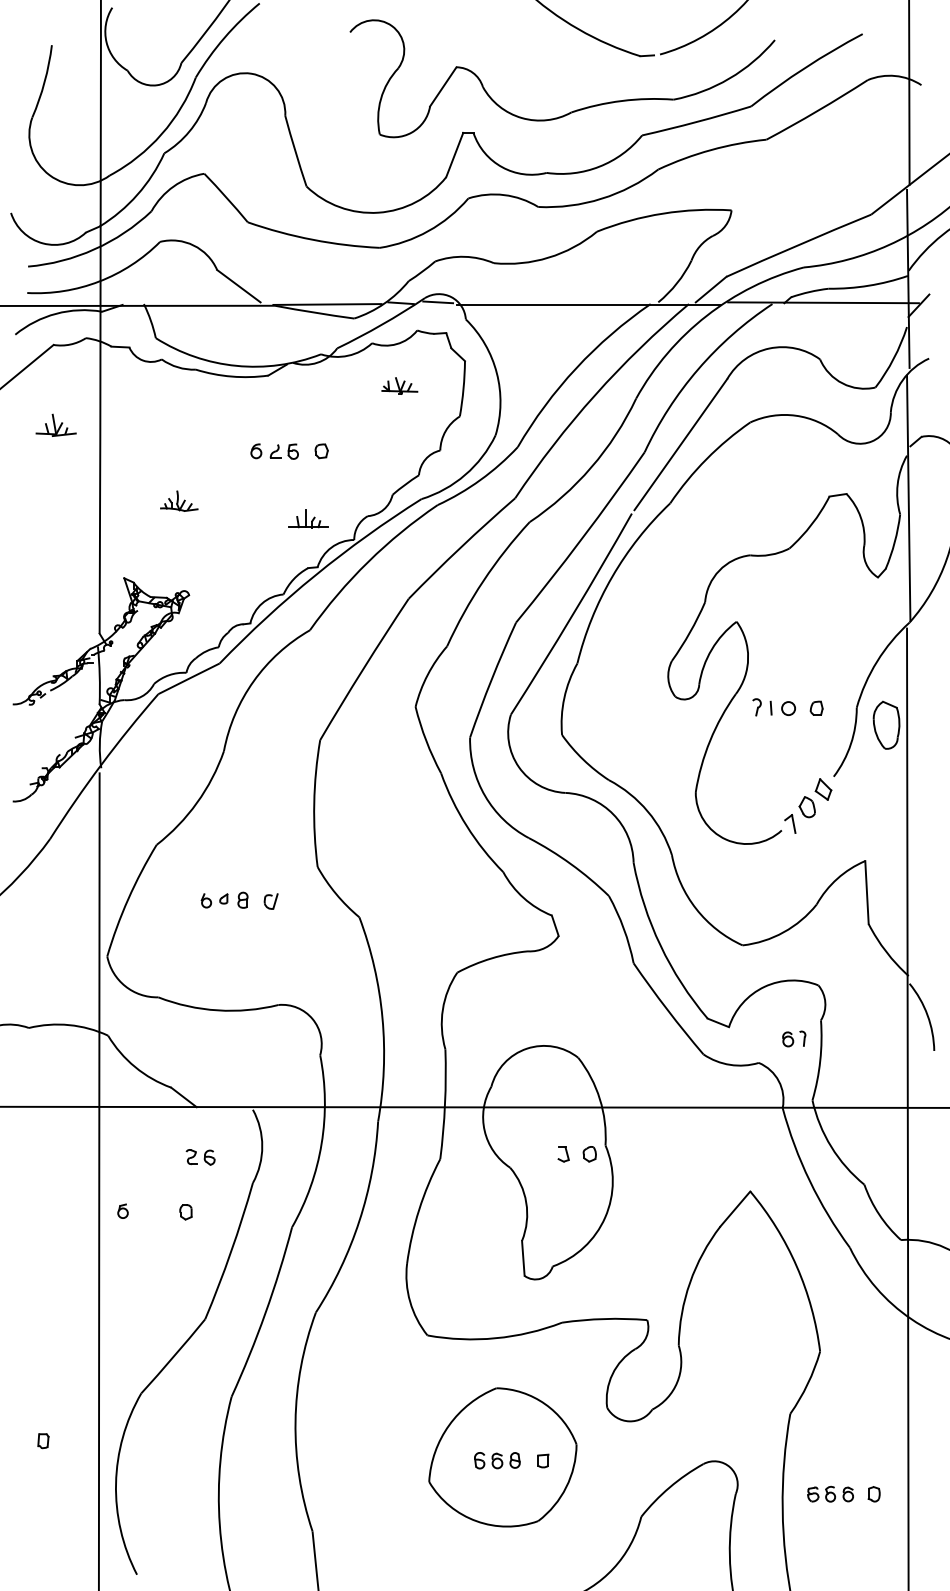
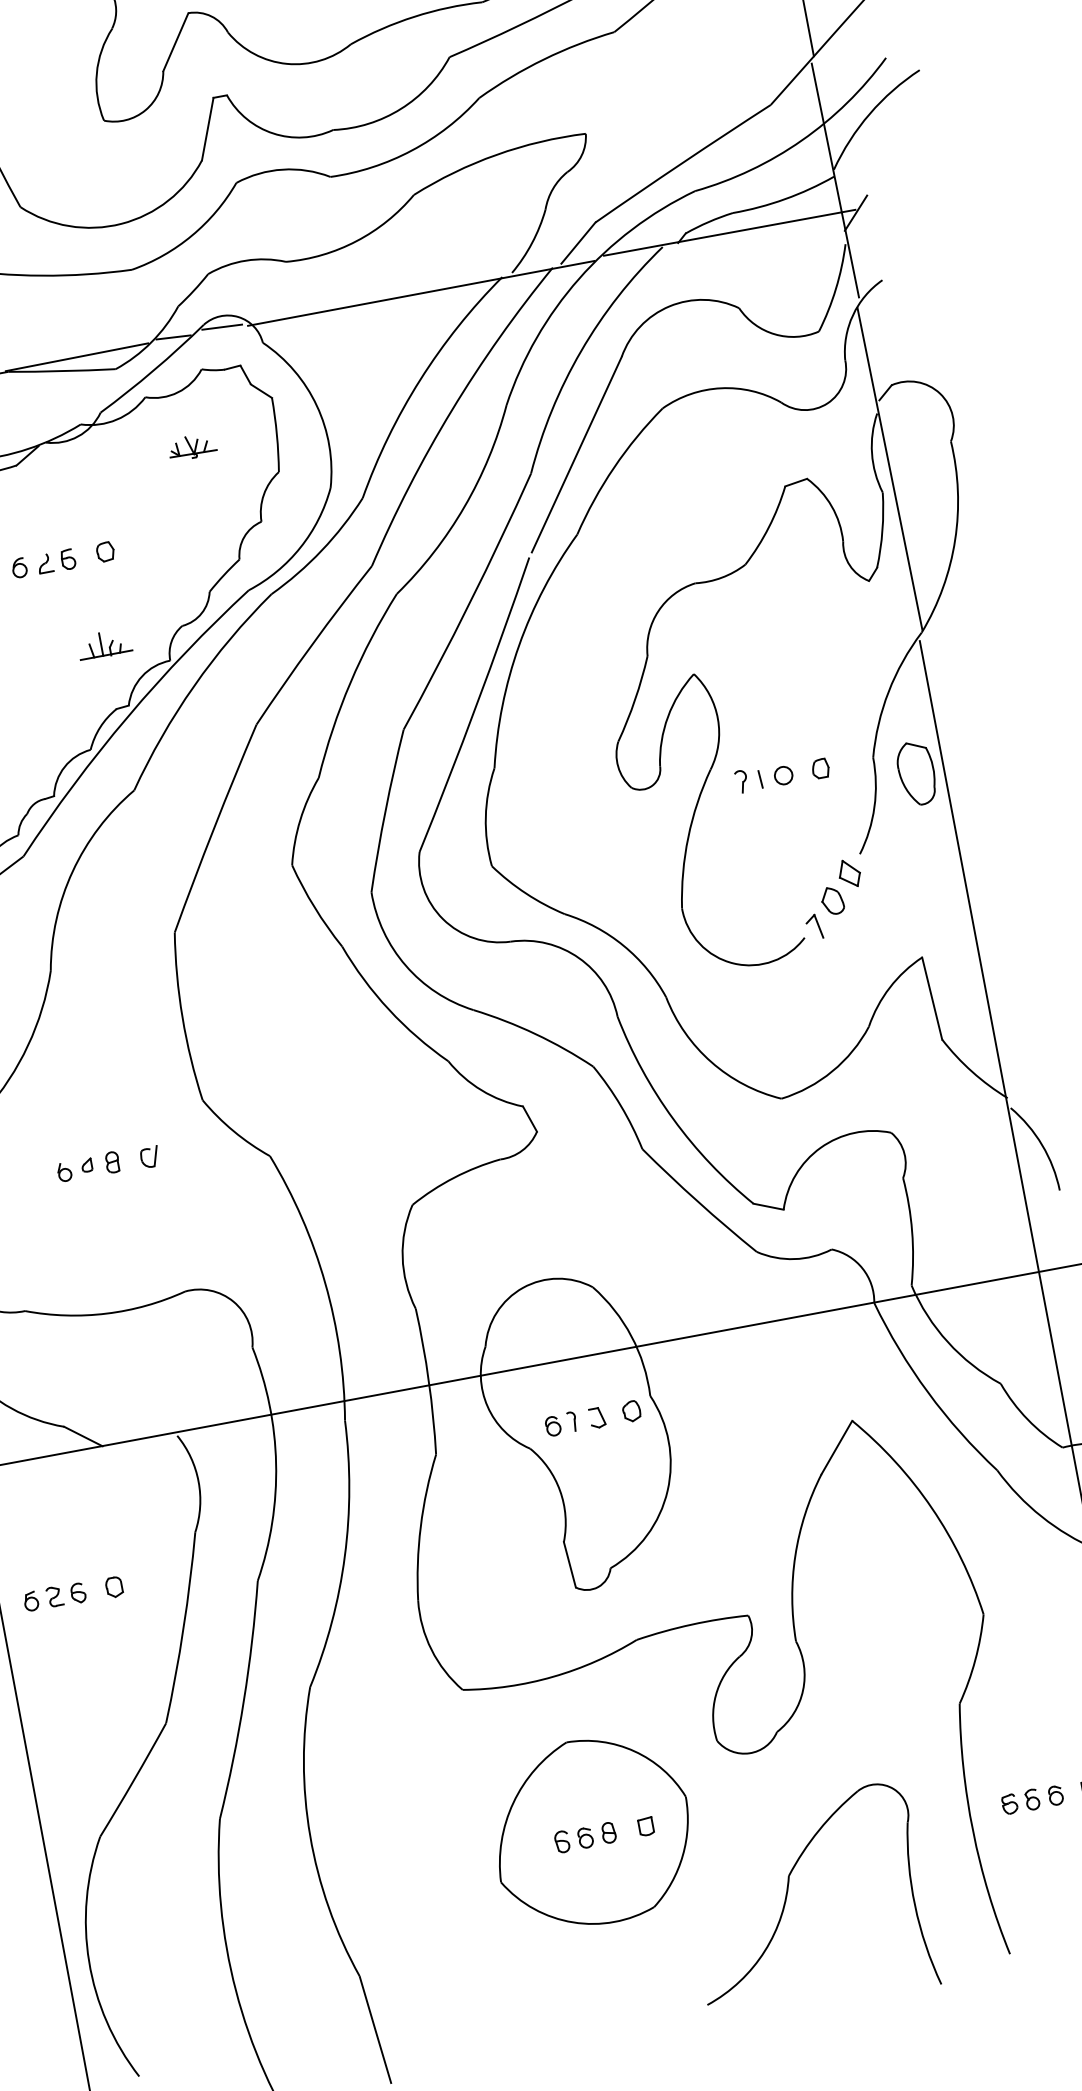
part: (794, 1038) -> (561, 1423), moved
part: (200, 1157) -> (66, 1595), moved

